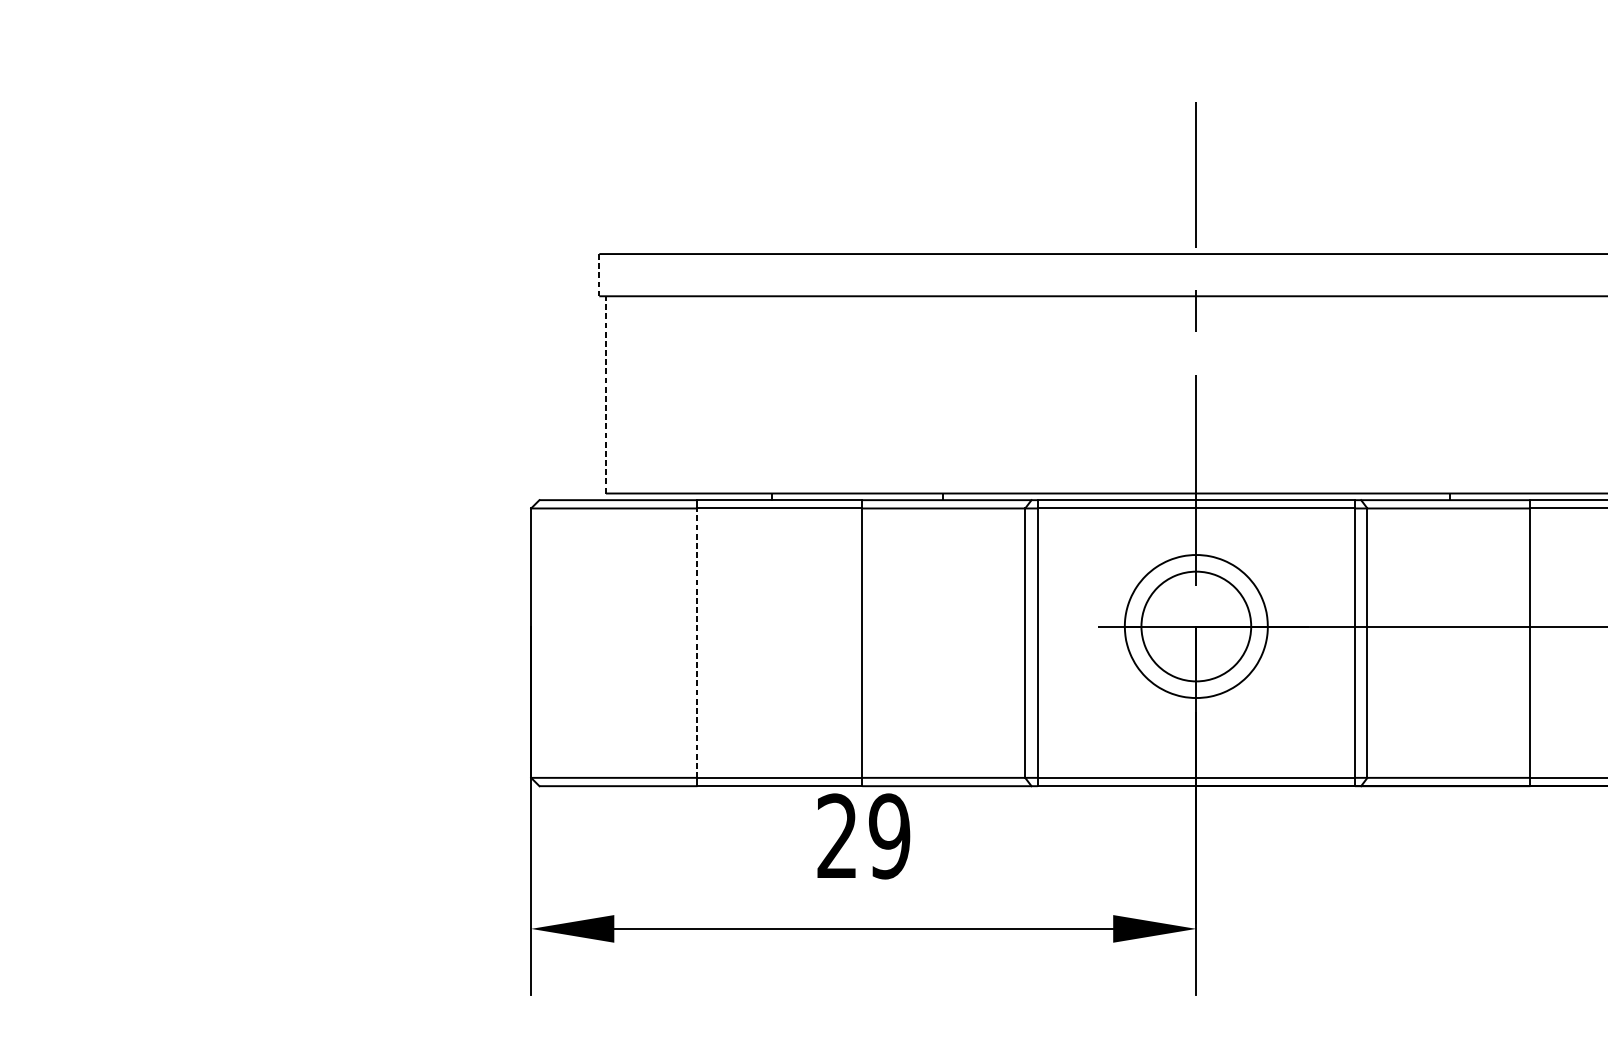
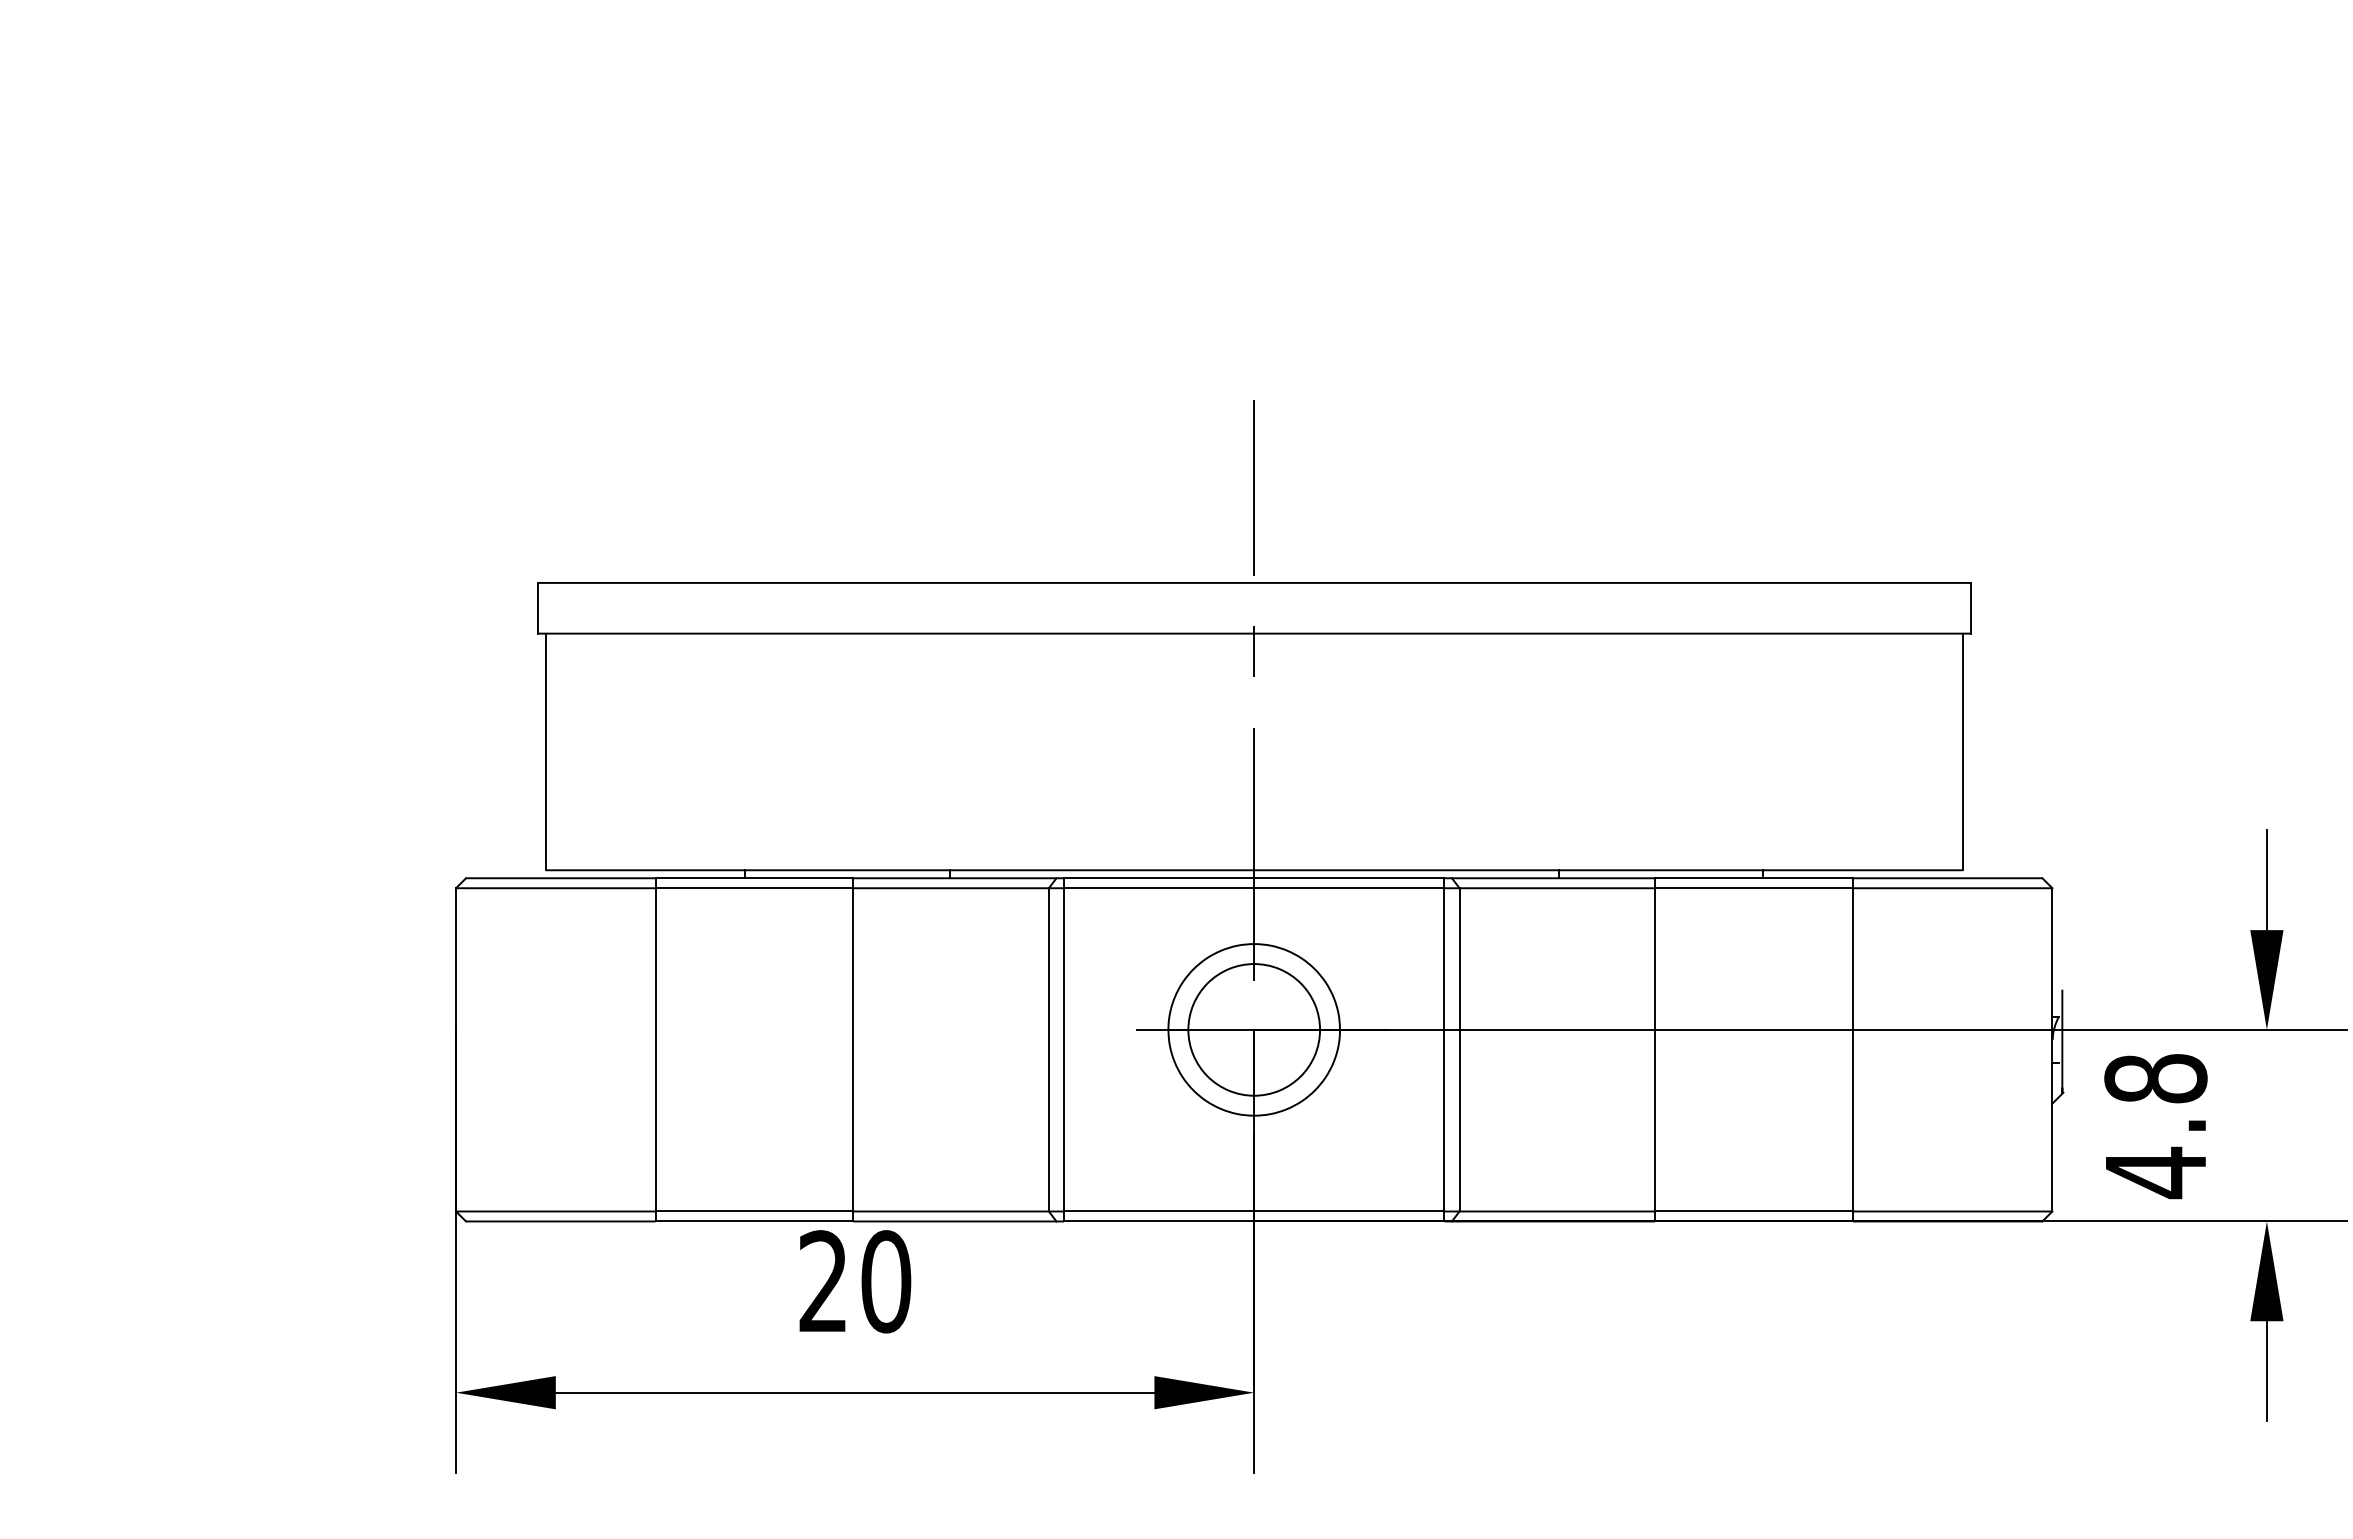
line: (599, 275) -> (537, 608), dashed -> solid
line: (605, 394) -> (545, 751), dashed -> solid
line: (697, 642) -> (655, 1049), dashed -> solid
text: (889, 836) -> (886, 1281), 29 -> 20

